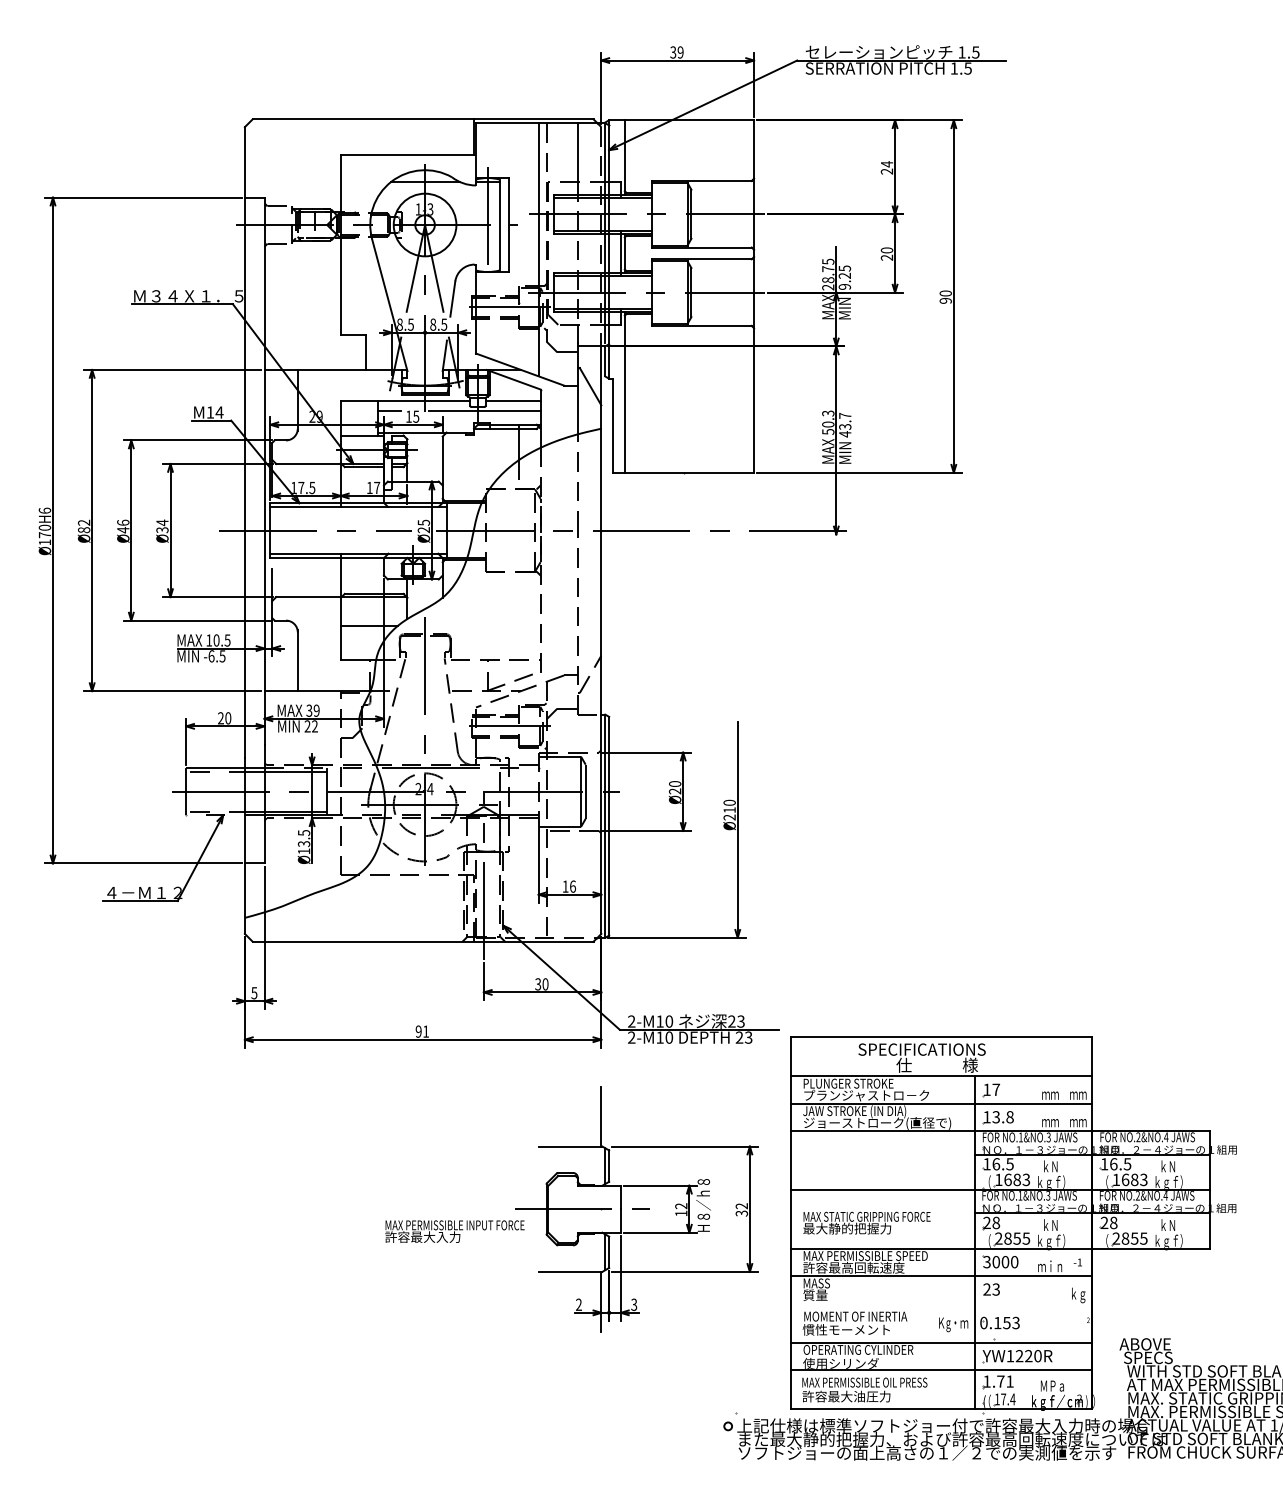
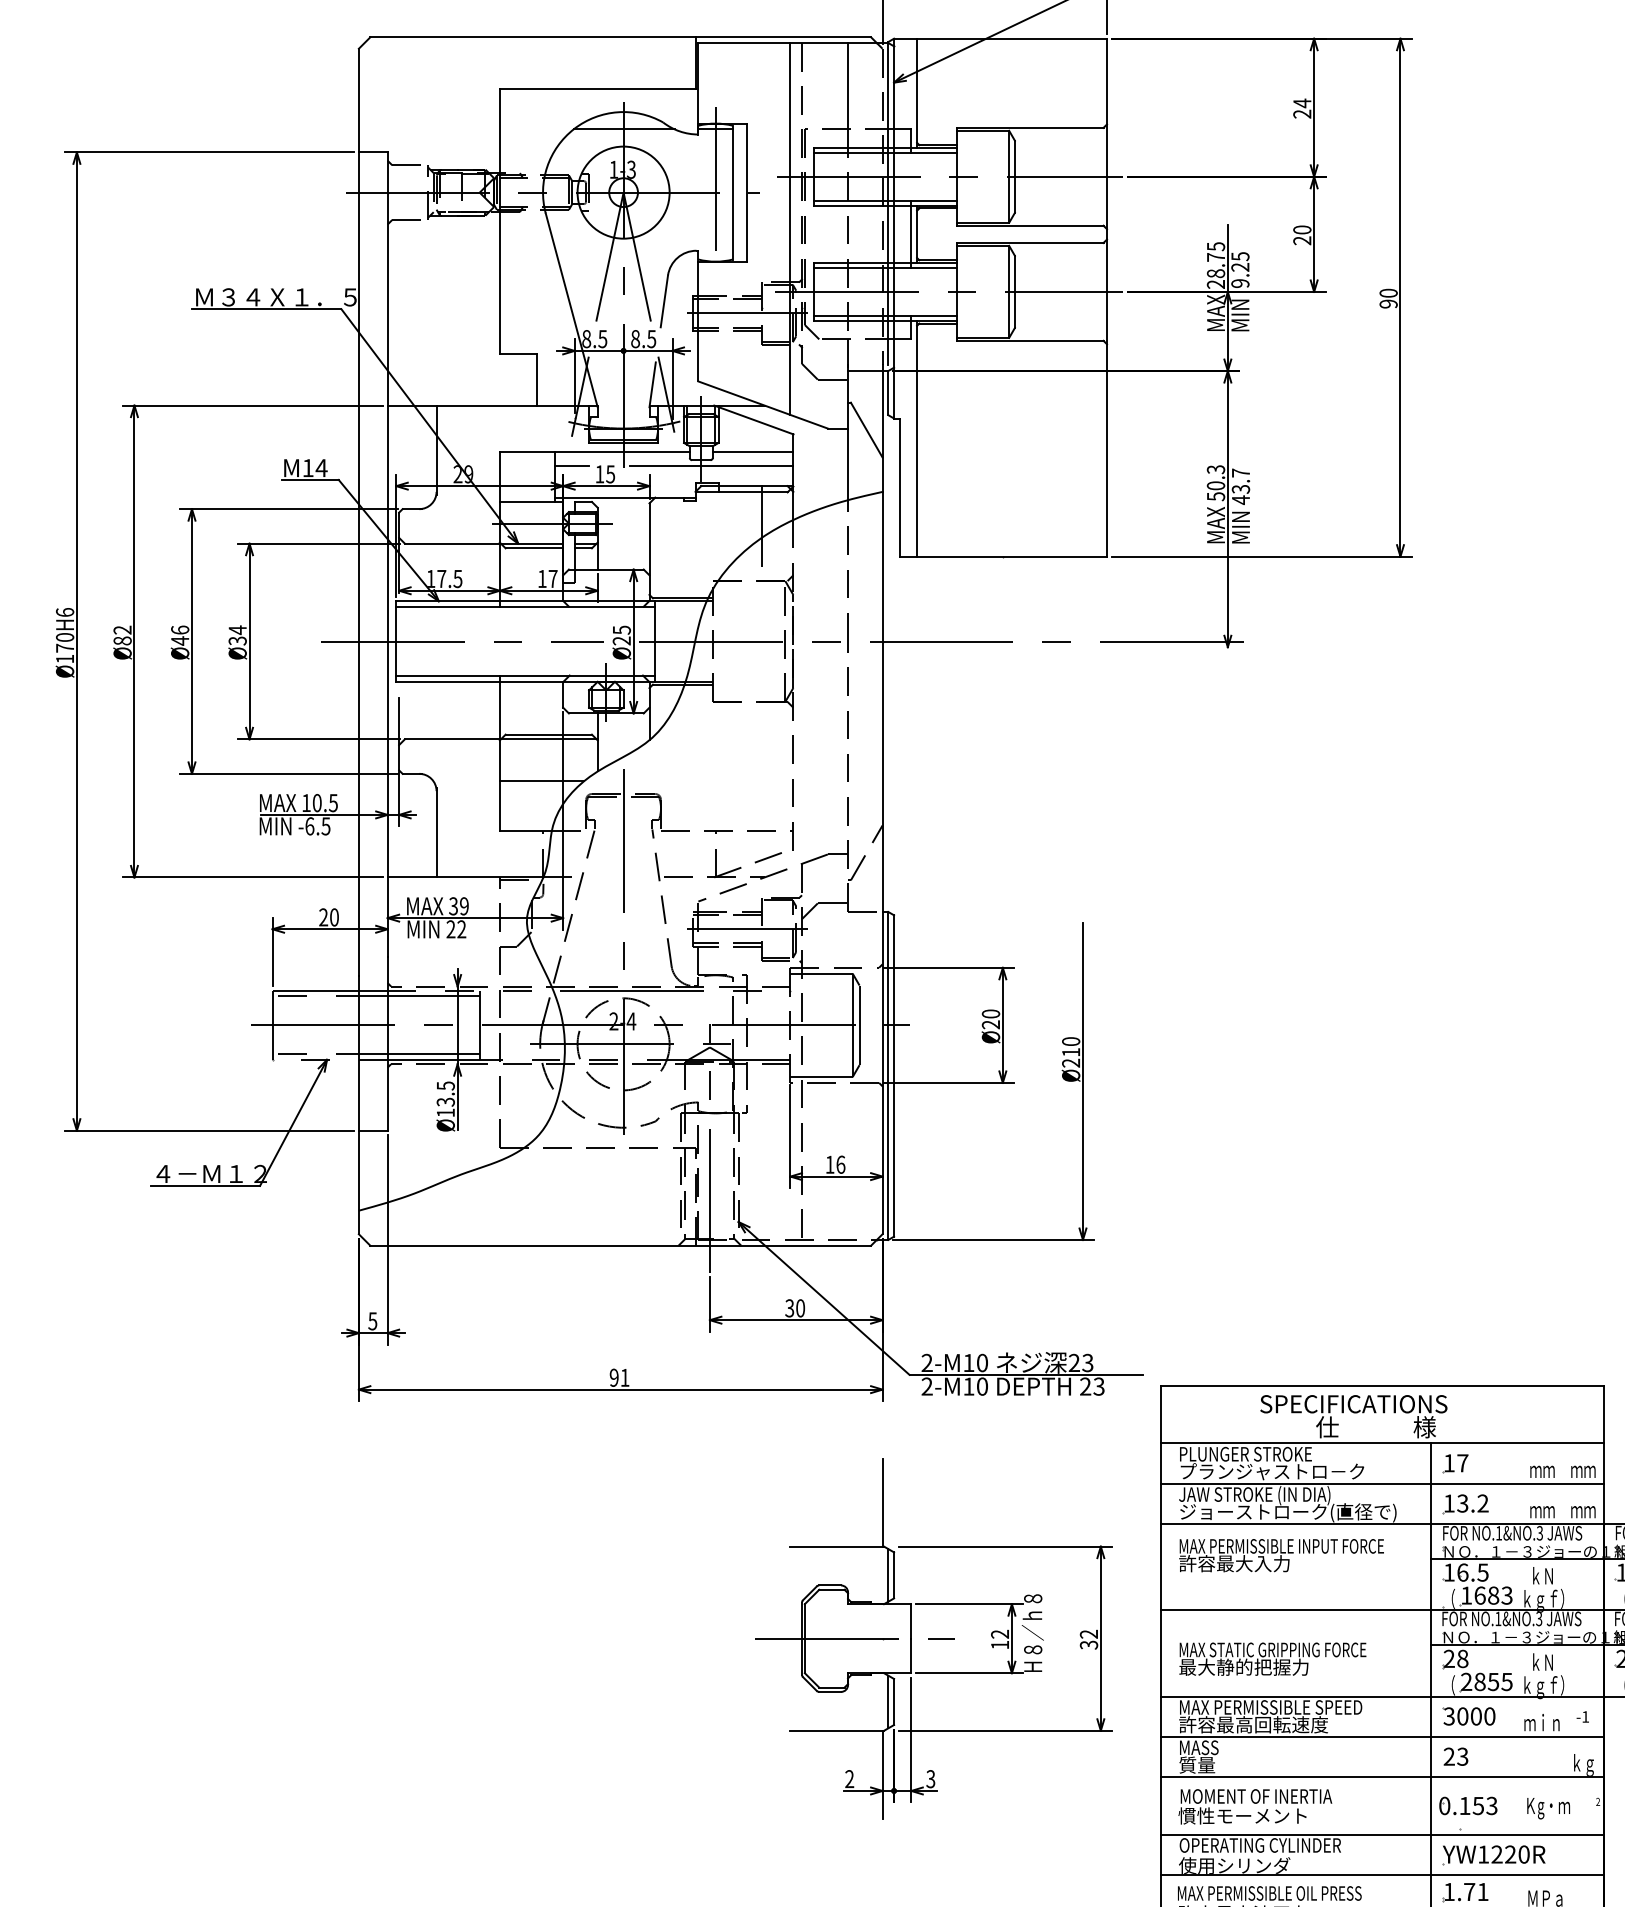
text: (1009, 1117) -> (1482, 1503), 13.8 -> 13.2
text: (454, 1231) -> (1280, 1555), moved
line: (941, 1303) -> (1382, 1777), added
text: (953, 1324) -> (1548, 1808), moved

